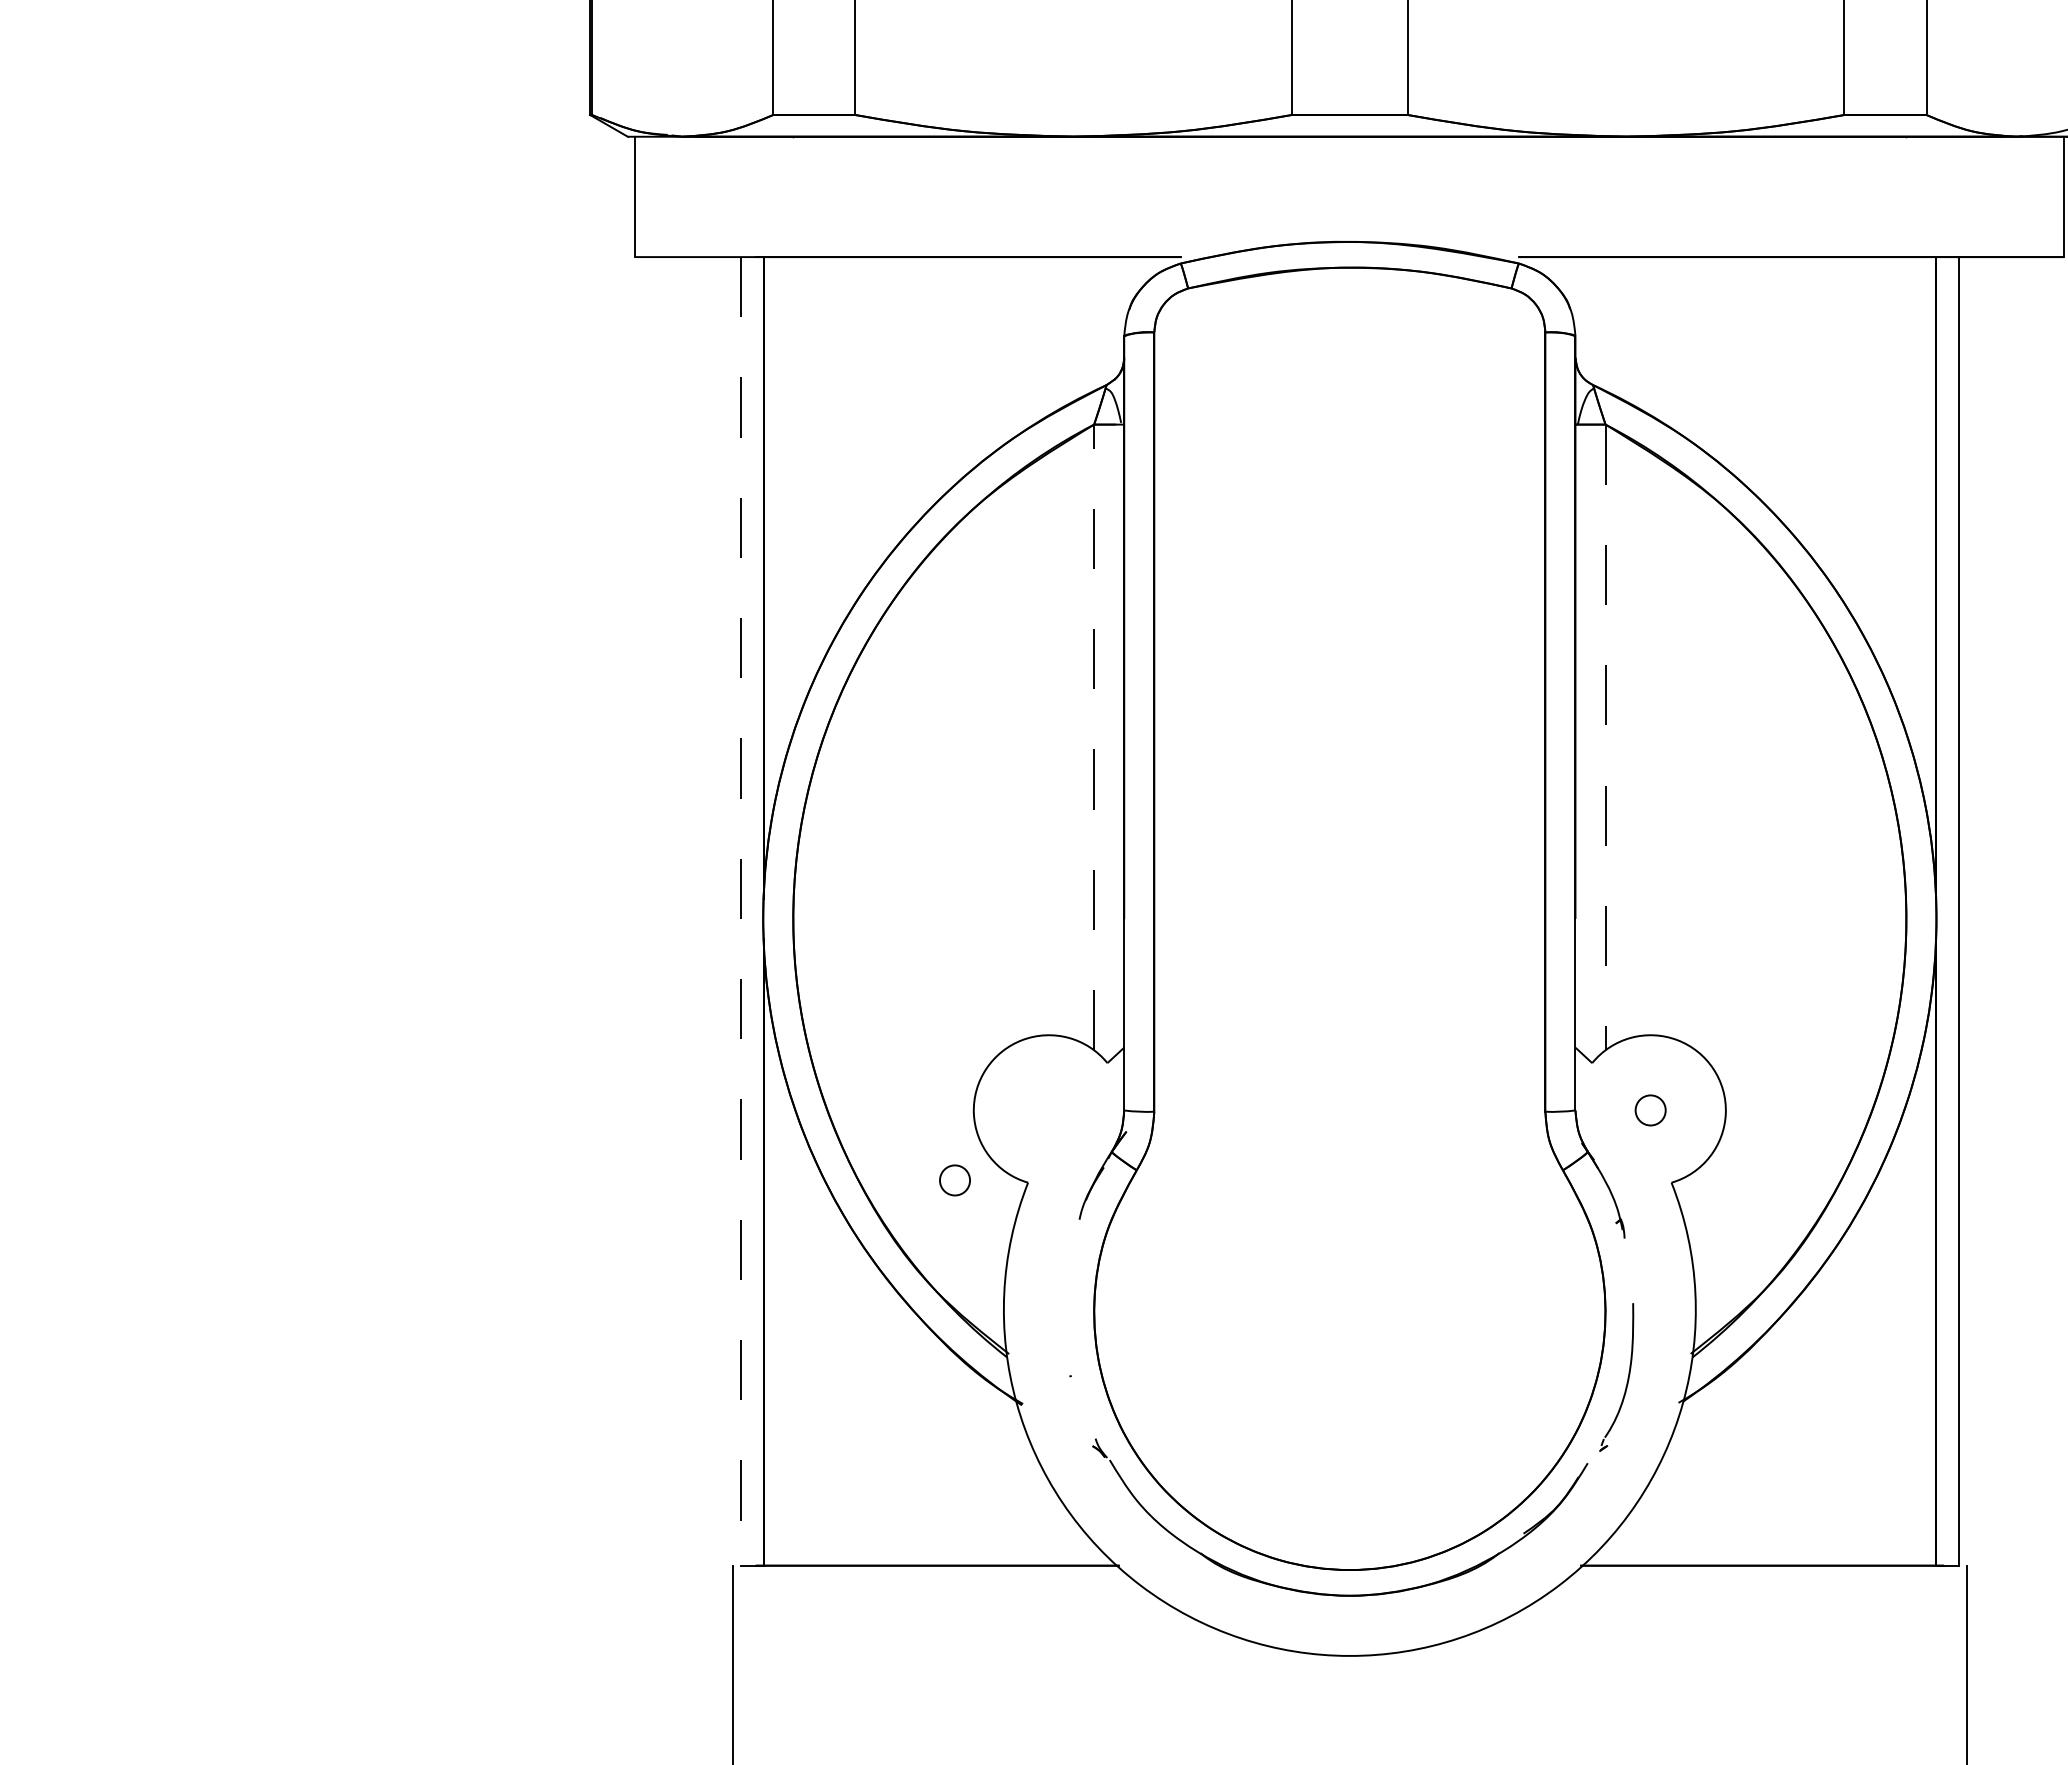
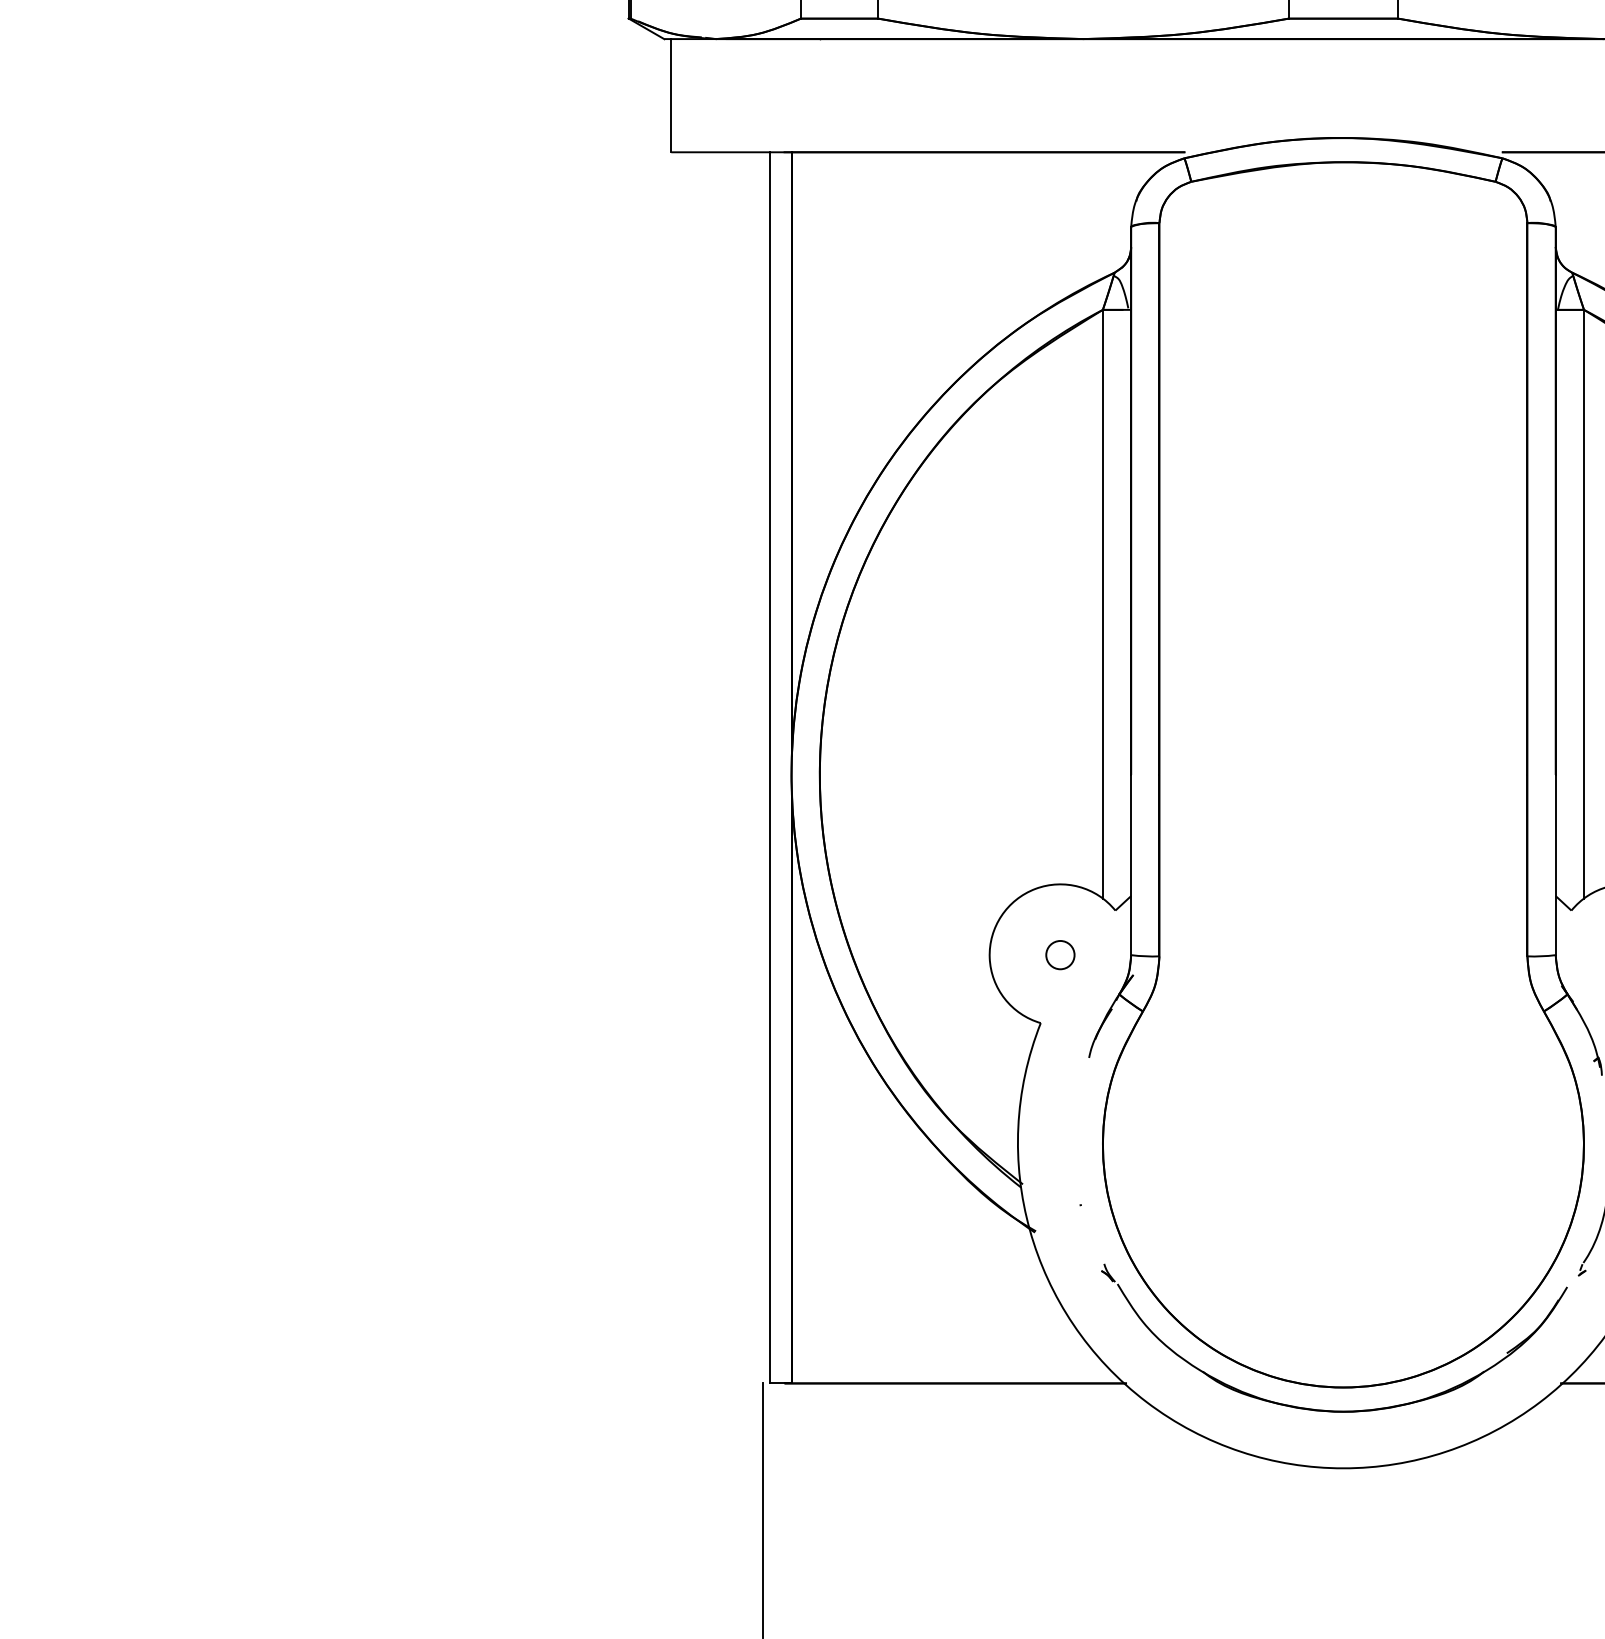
line: (1094, 737) -> (1103, 604), dashed -> solid
line: (1605, 737) -> (1583, 604), dashed -> solid
line: (740, 911) -> (770, 767), dashed -> solid
circle: (954, 1180) -> (1059, 955), moved

